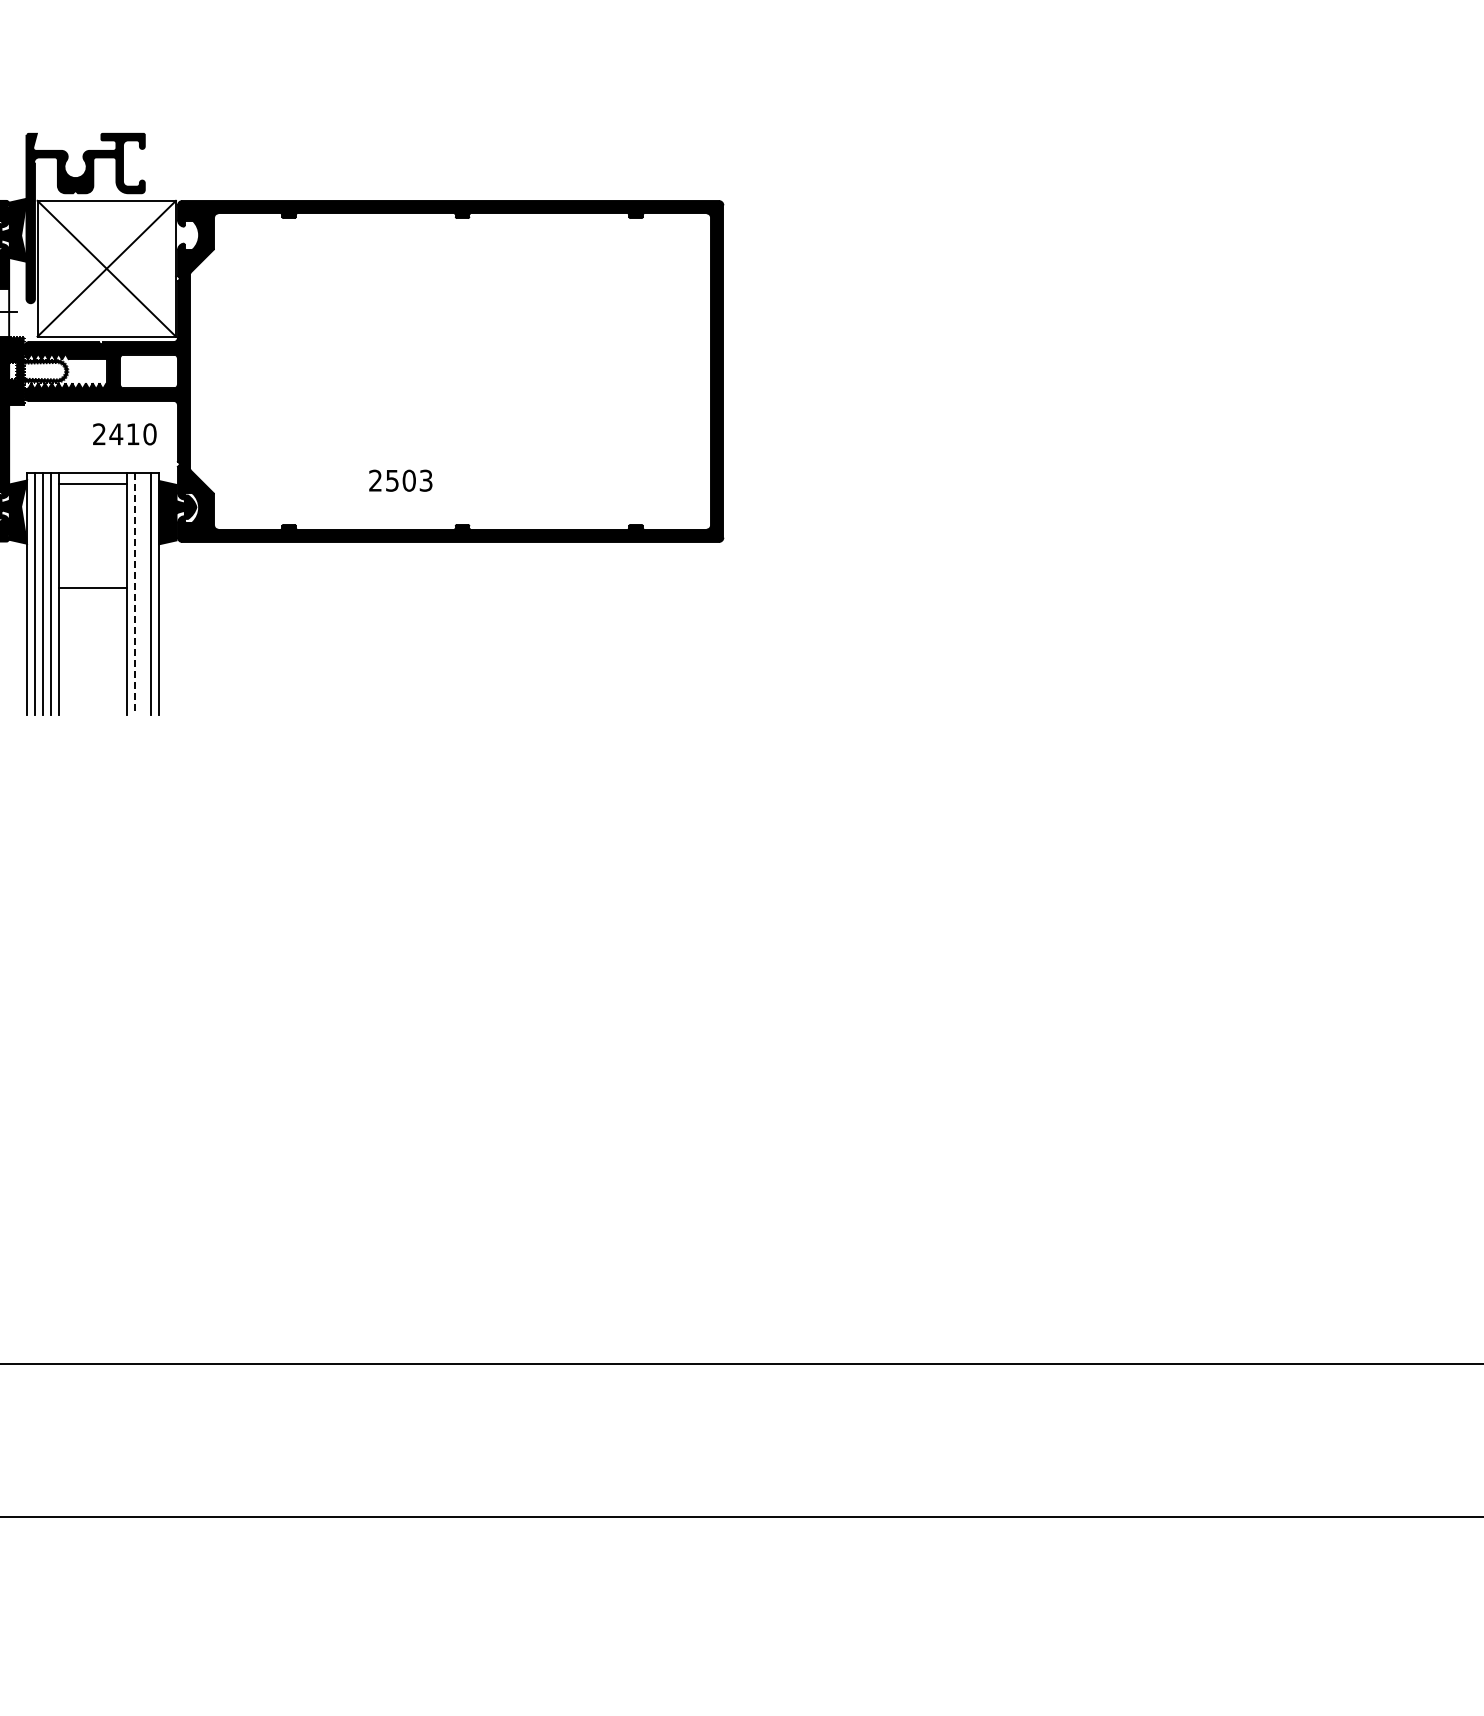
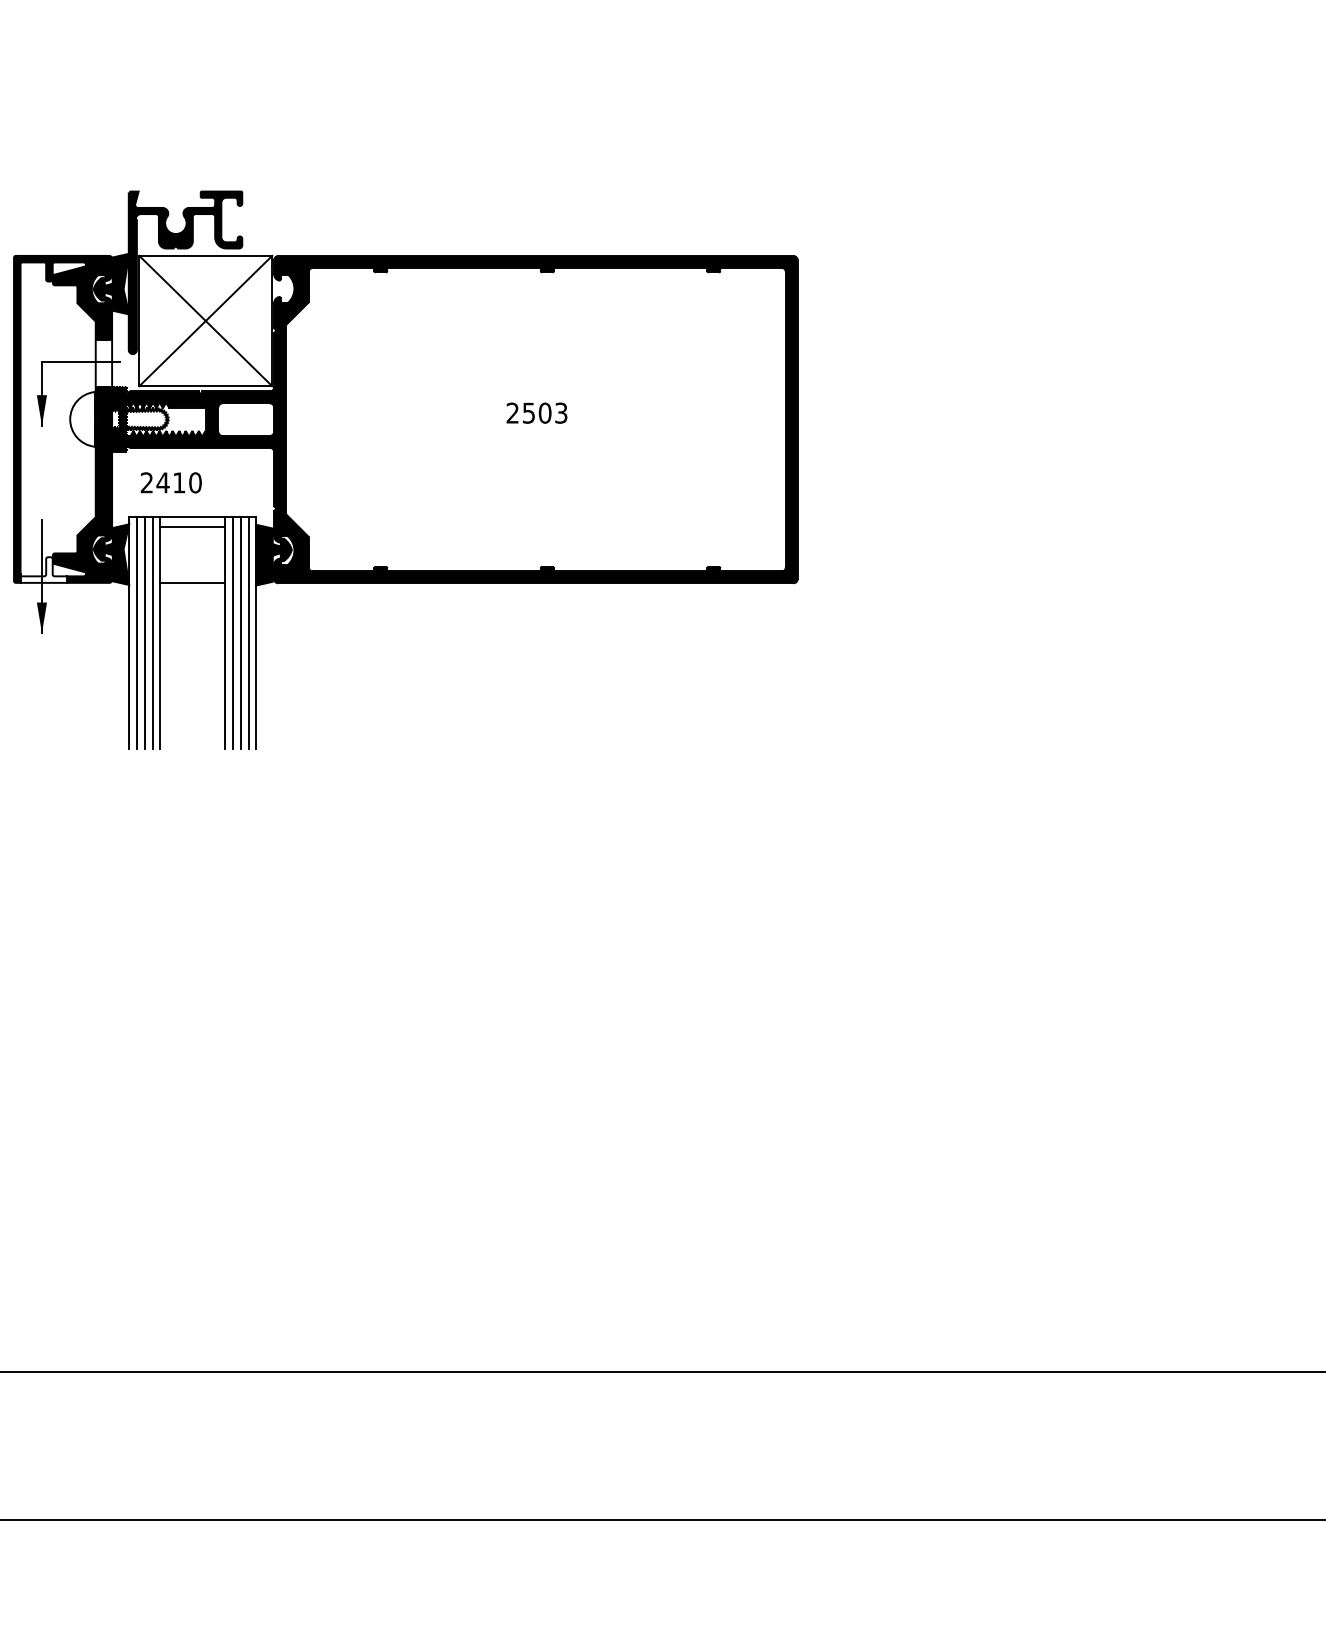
text: (124, 434) -> (170, 483), moved
text: (400, 480) -> (536, 412), moved
line: (93, 588) -> (193, 582), moved
line: (143, 593) -> (241, 632), added
line: (135, 594) -> (233, 633), dashed -> solid

